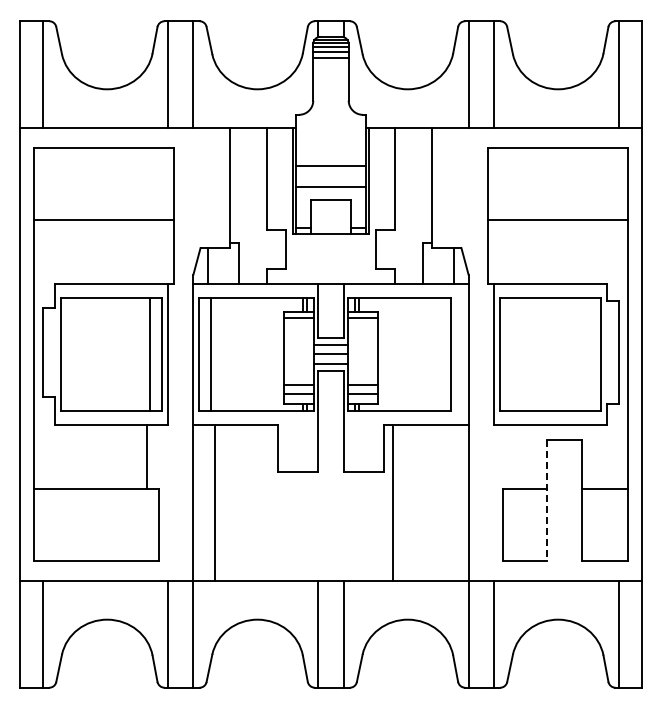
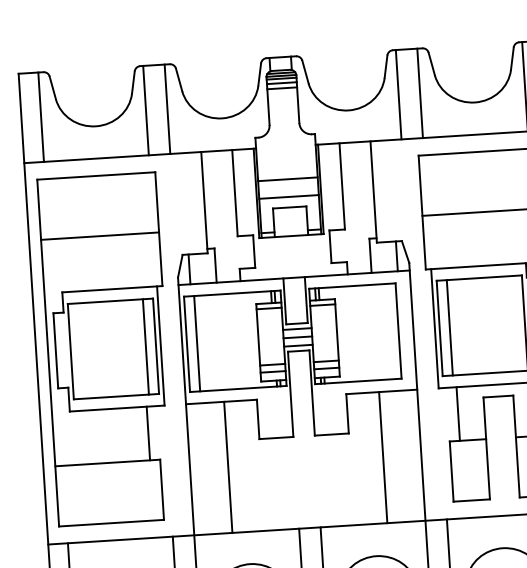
line: (511, 354) -> (449, 327), added
line: (515, 457) -> (458, 414), added
line: (546, 500) -> (486, 448), dashed -> solid
line: (214, 503) -> (228, 467), moved
line: (393, 503) -> (383, 457), moved

